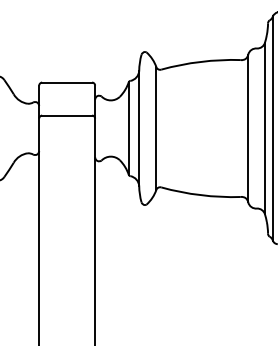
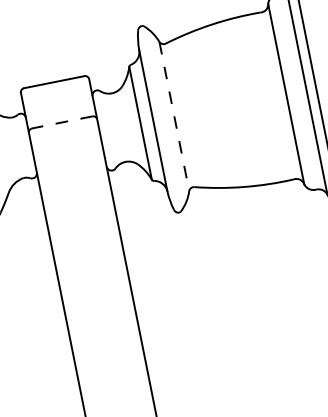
line: (66, 115) -> (61, 122), solid -> dashed
line: (156, 129) -> (174, 117), solid -> dashed

